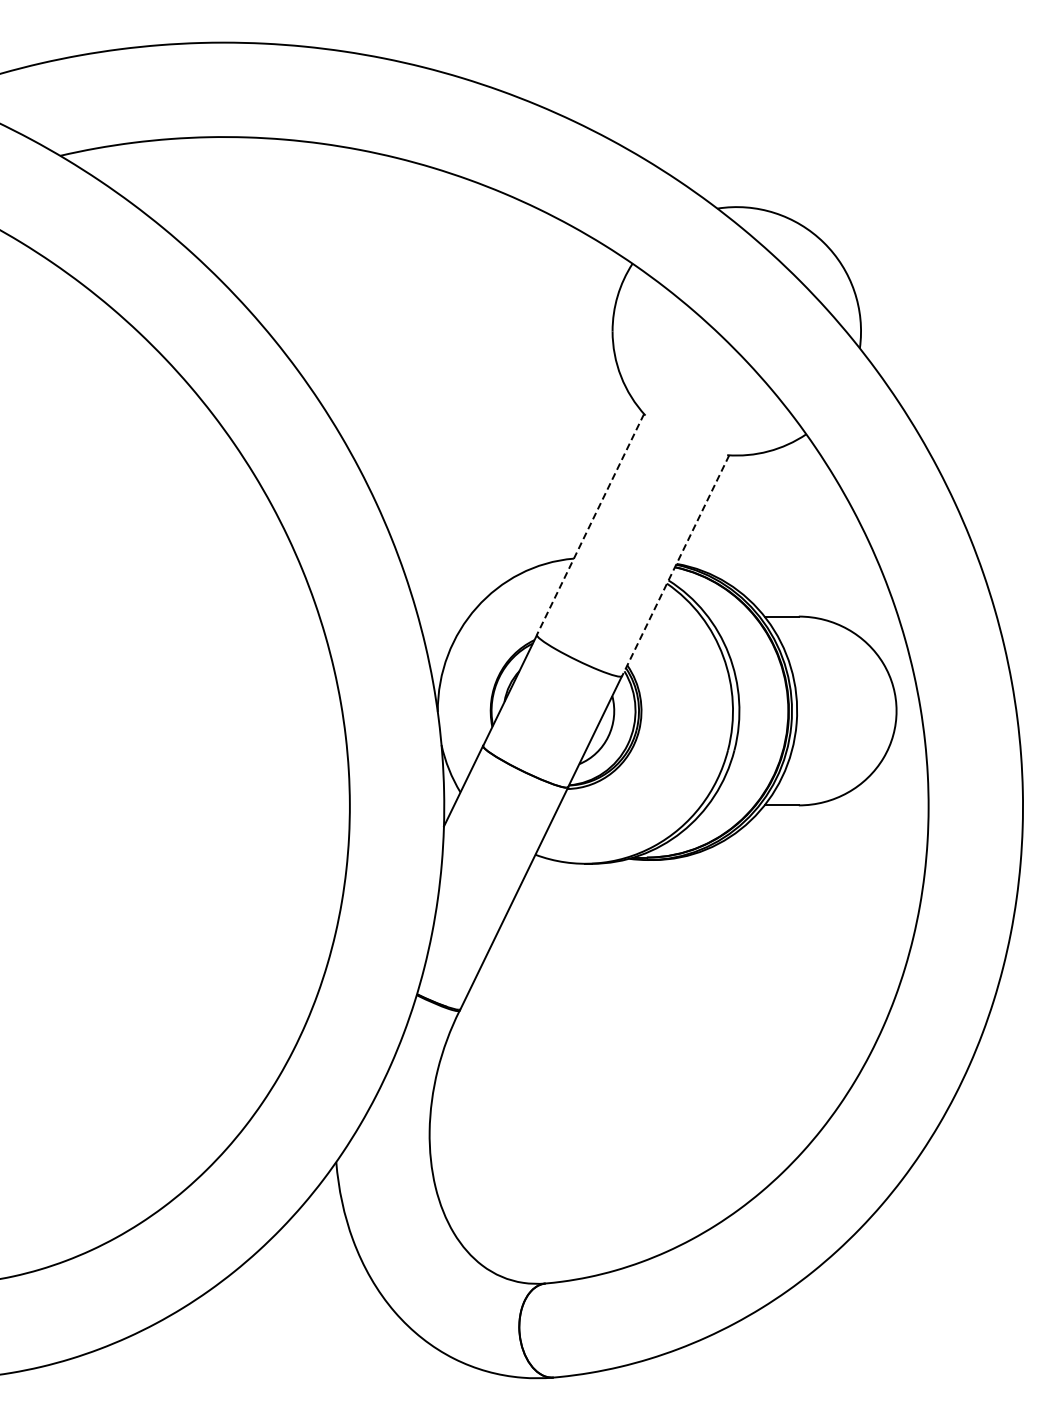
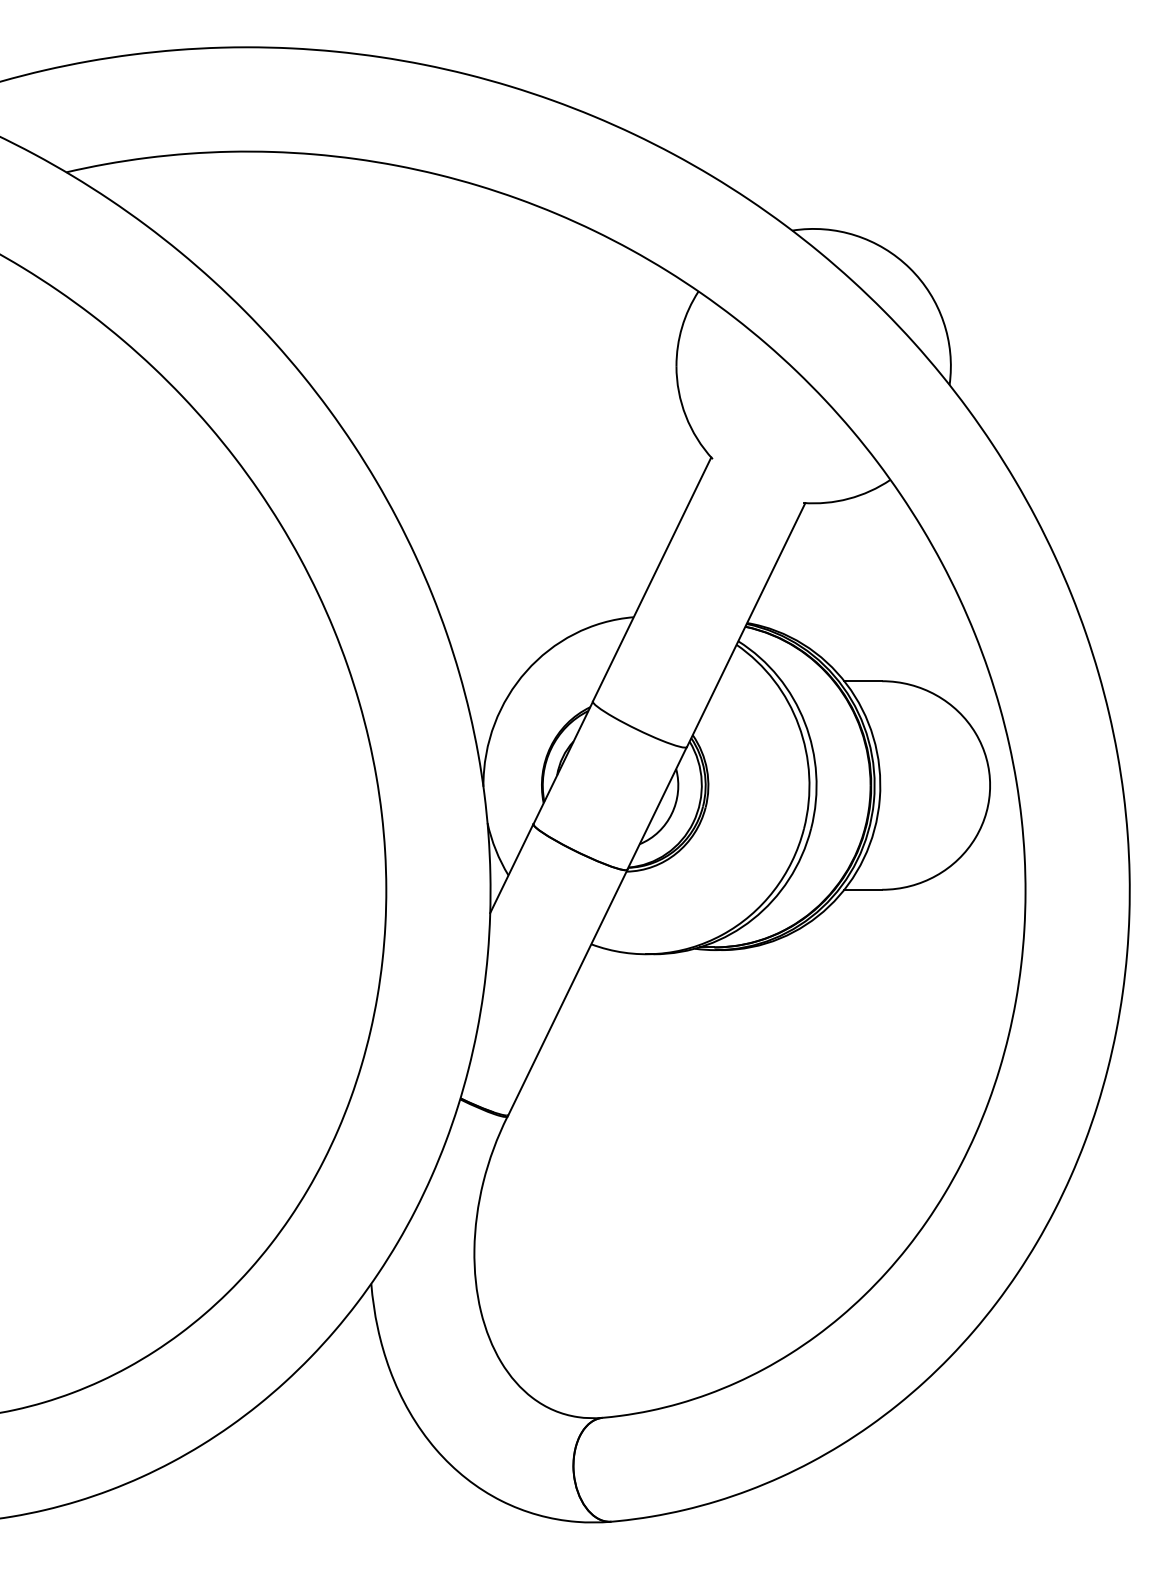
line: (590, 524) -> (652, 579), dashed -> solid
line: (675, 565) -> (745, 624), dashed -> solid

